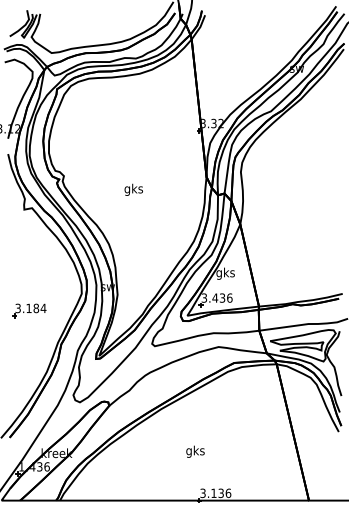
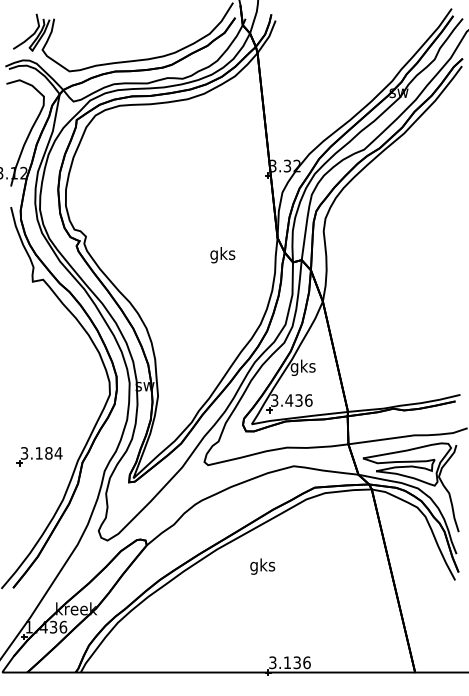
text: (133, 189) -> (222, 254), moved
part: (29, 310) -> (39, 456), moved
text: (195, 451) -> (262, 566), moved

